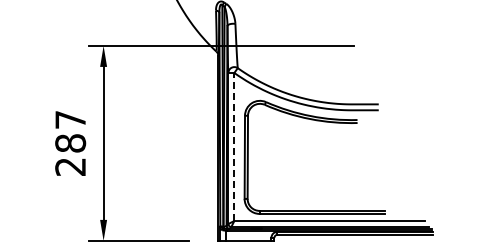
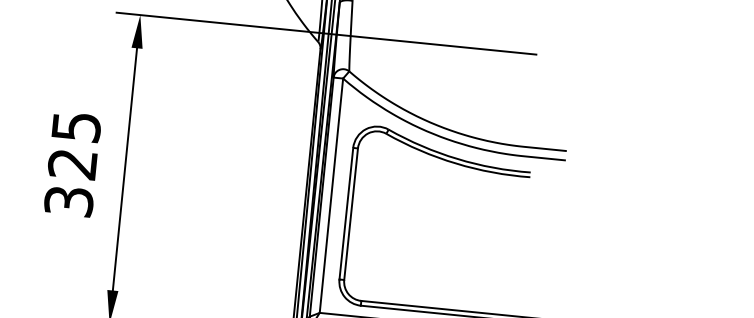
text: (70, 143) -> (72, 164), 287 -> 325
line: (234, 146) -> (331, 194), dashed -> solid

